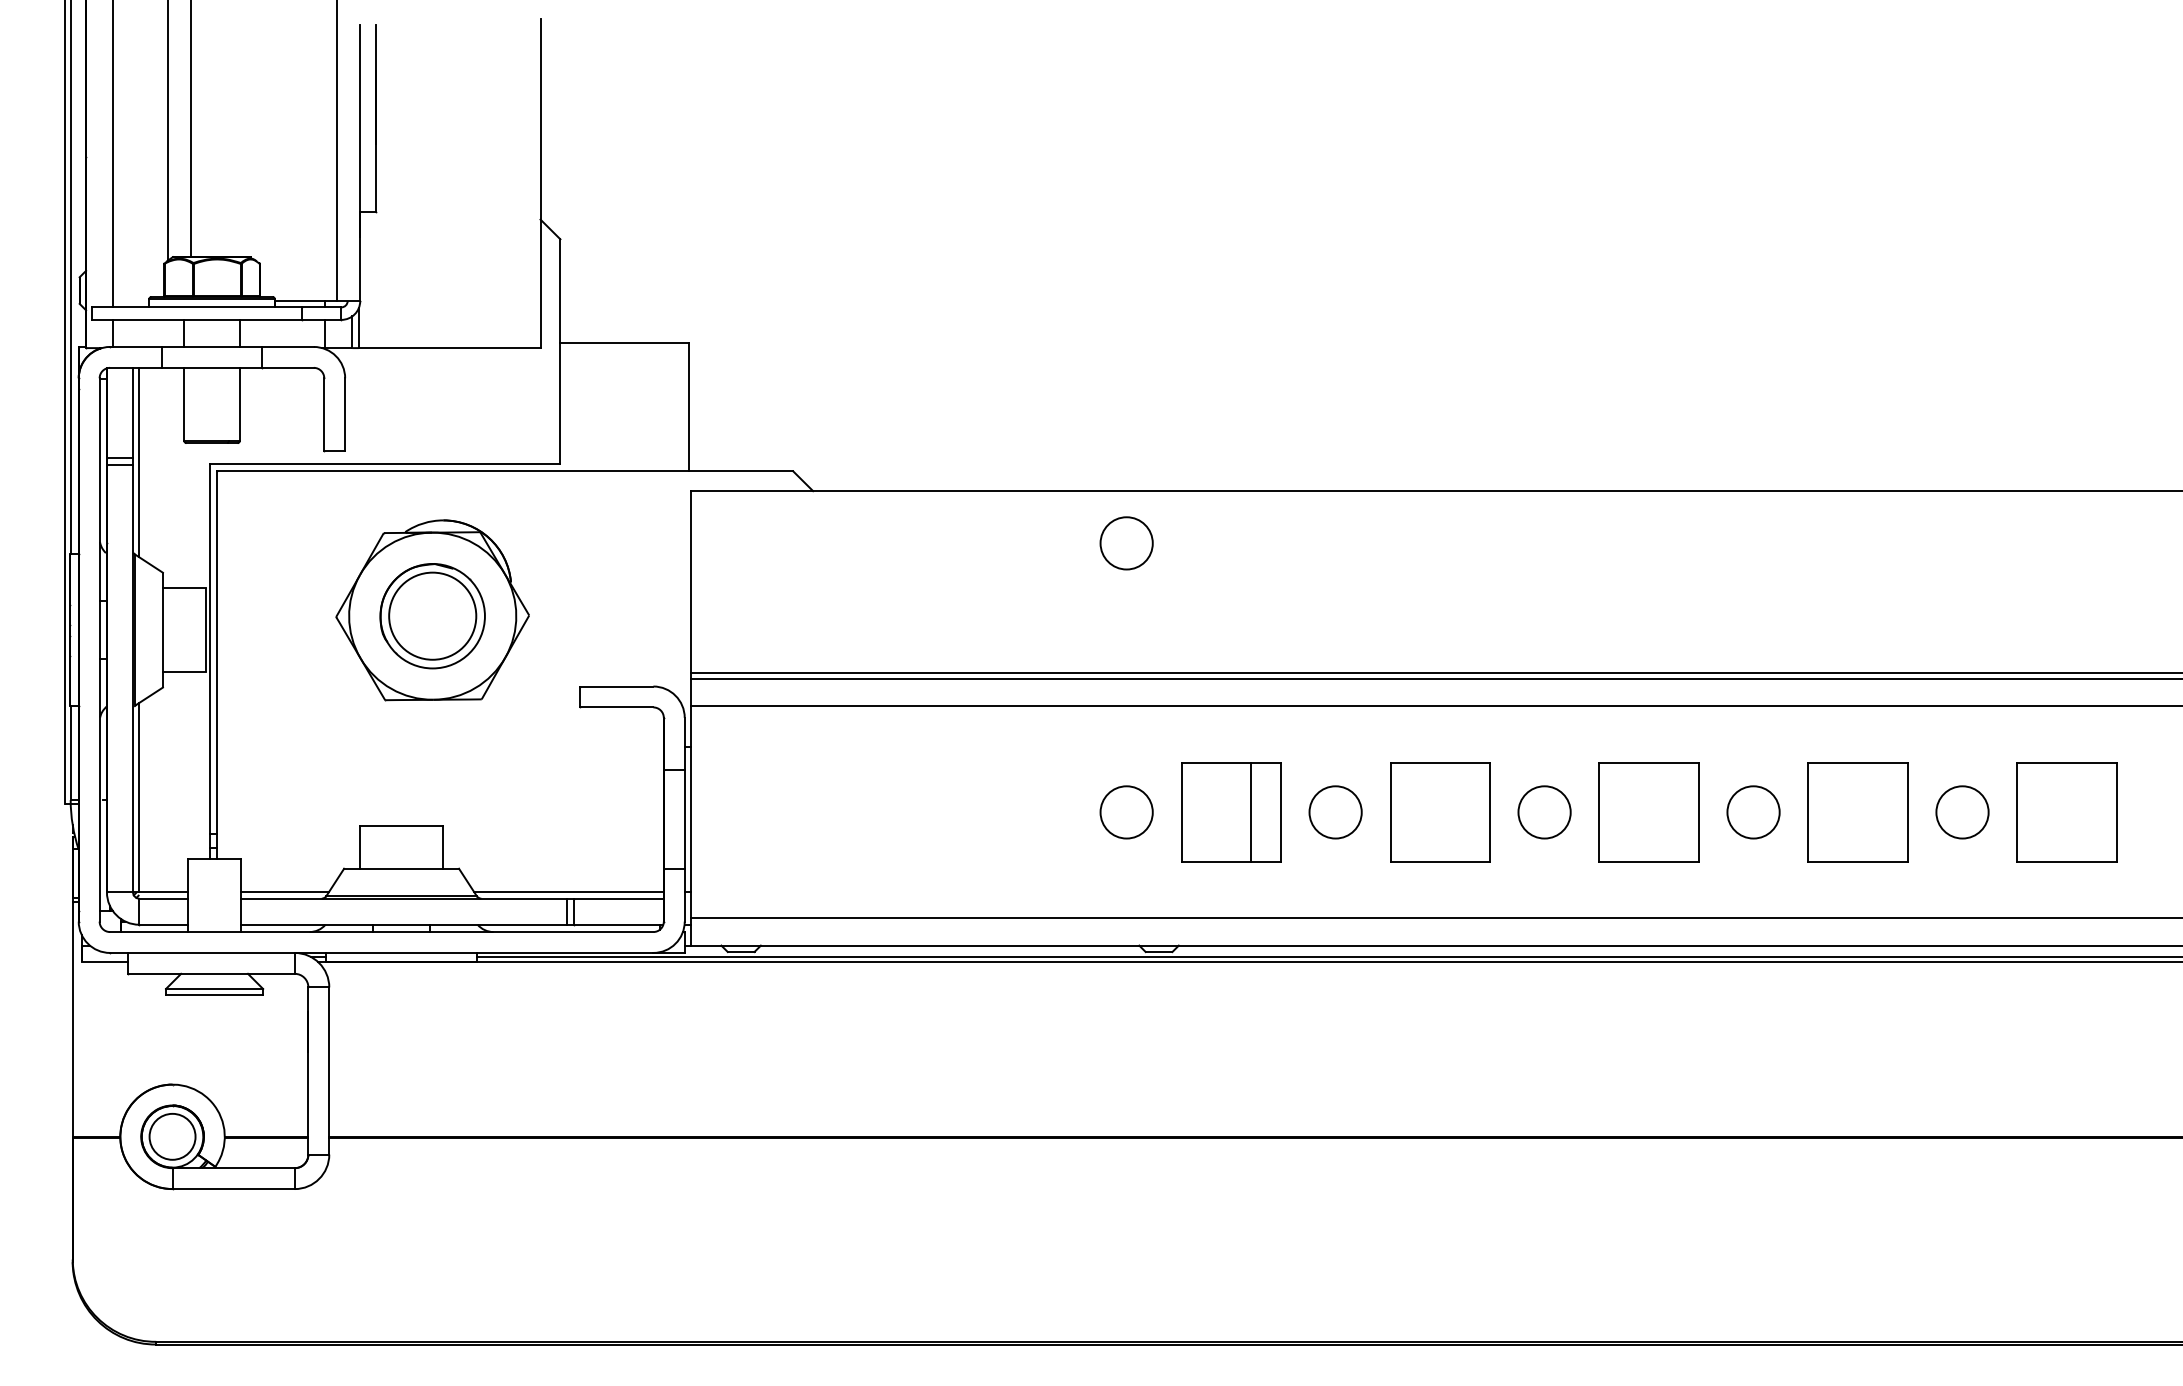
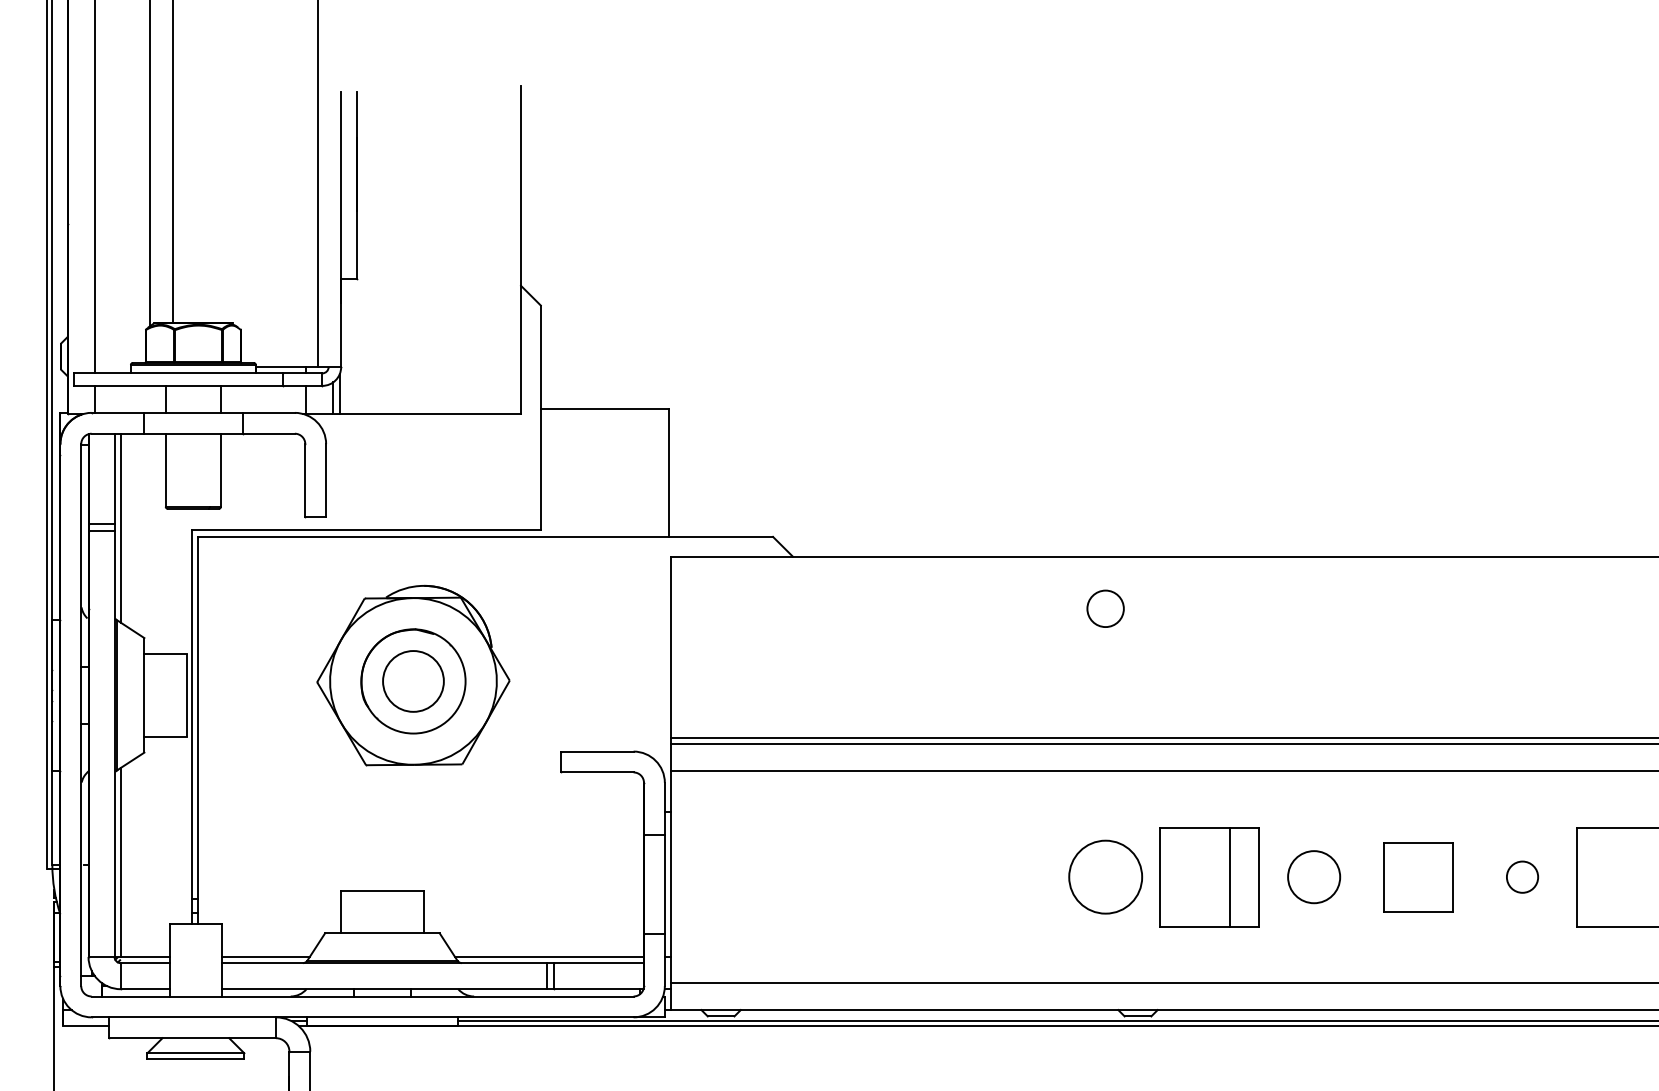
circle: (1126, 543) -> (1105, 608), size x0.7
circle: (432, 615) -> (413, 680), size x0.7
circle: (1126, 812) -> (1105, 877), size x1.4
part: (1440, 812) -> (1418, 877), size x0.7
circle: (1544, 812) -> (1522, 877), size x0.6

